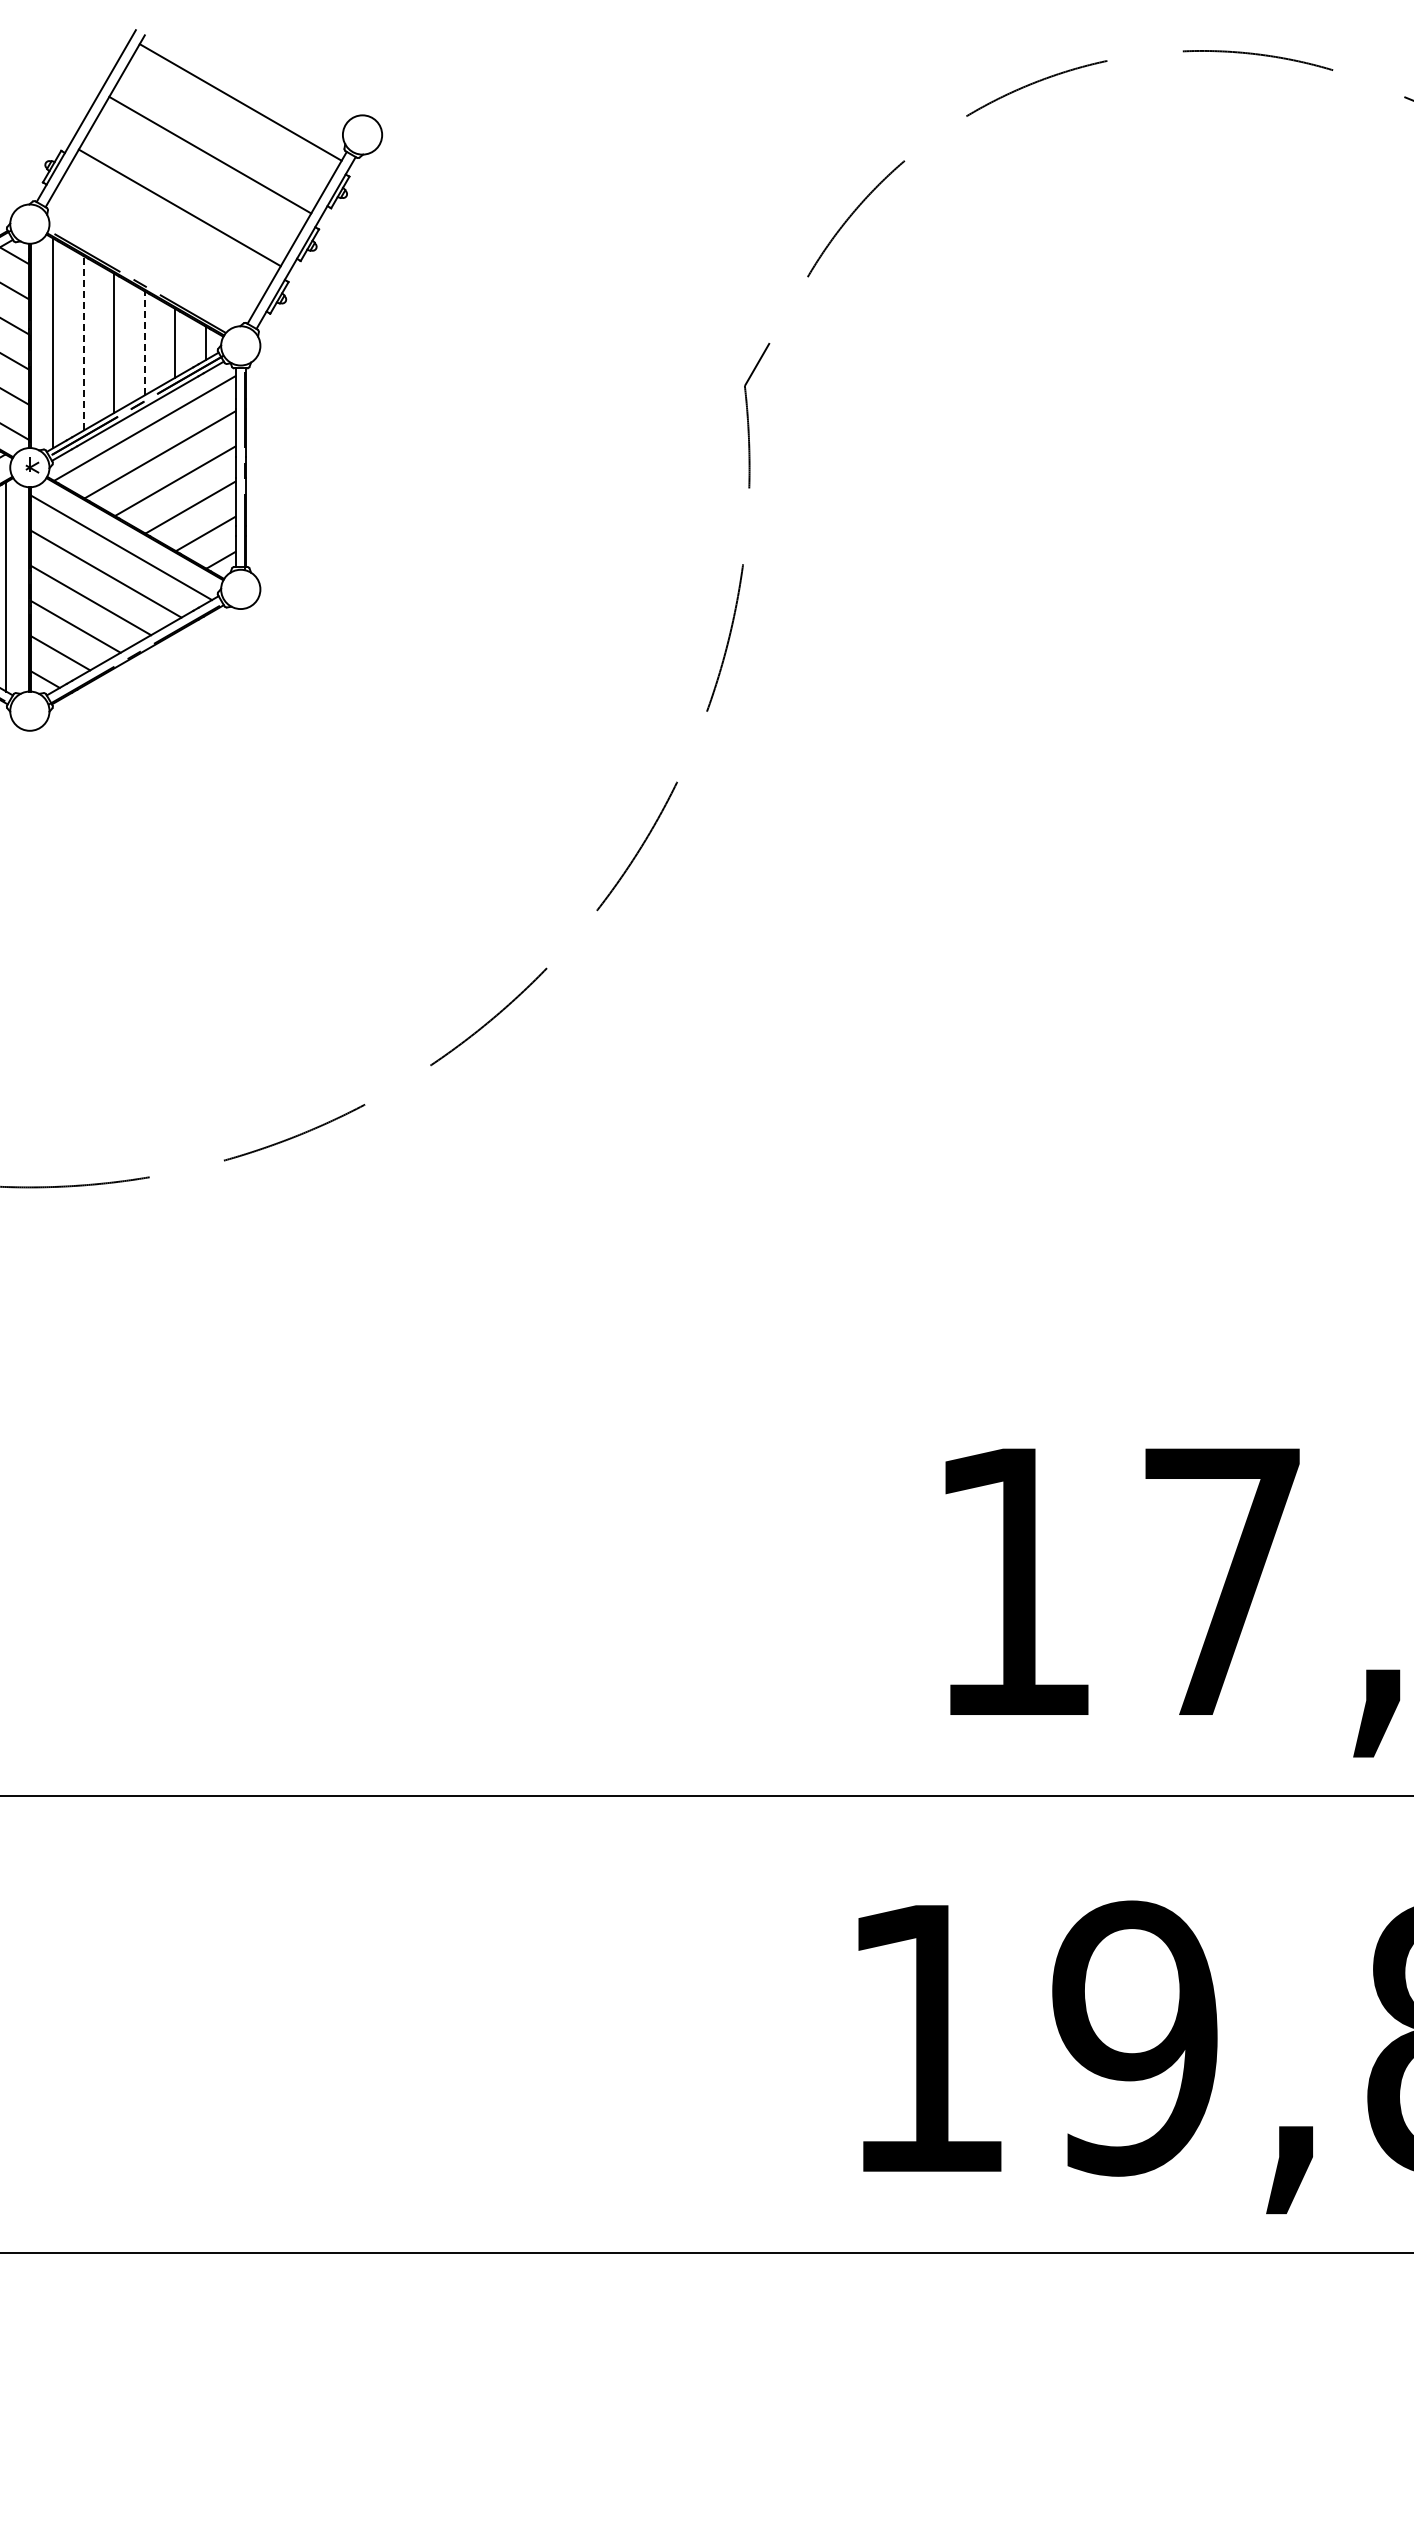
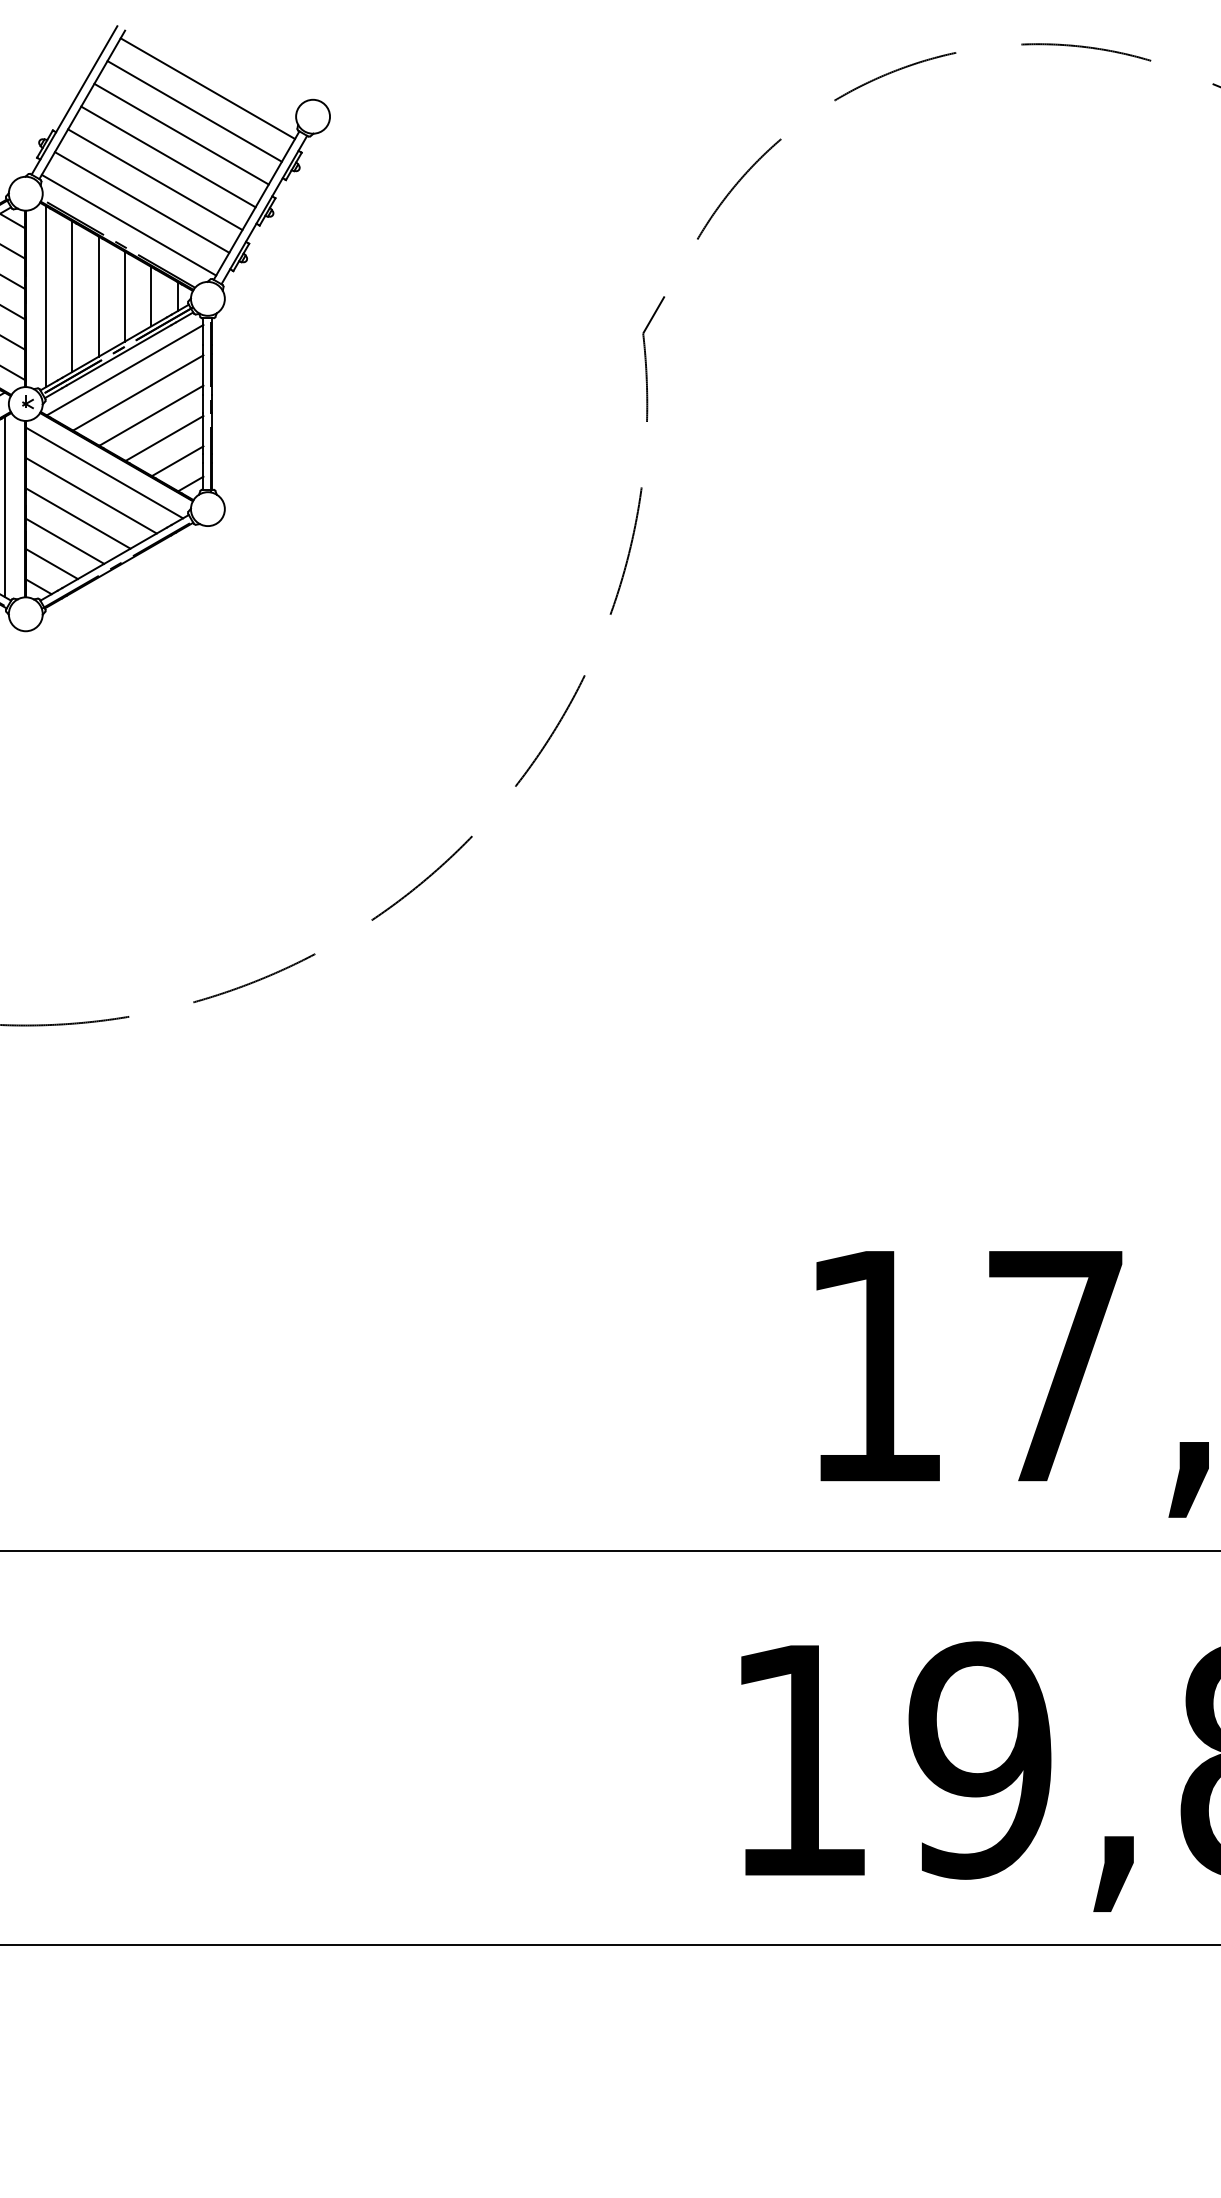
line: (225, 128) -> (194, 111), added
line: (195, 181) -> (168, 156), added
line: (164, 233) -> (142, 201), added
line: (149, 260) -> (129, 225), added
line: (83, 342) -> (72, 295), dashed -> solid
line: (144, 343) -> (124, 296), dashed -> solid

